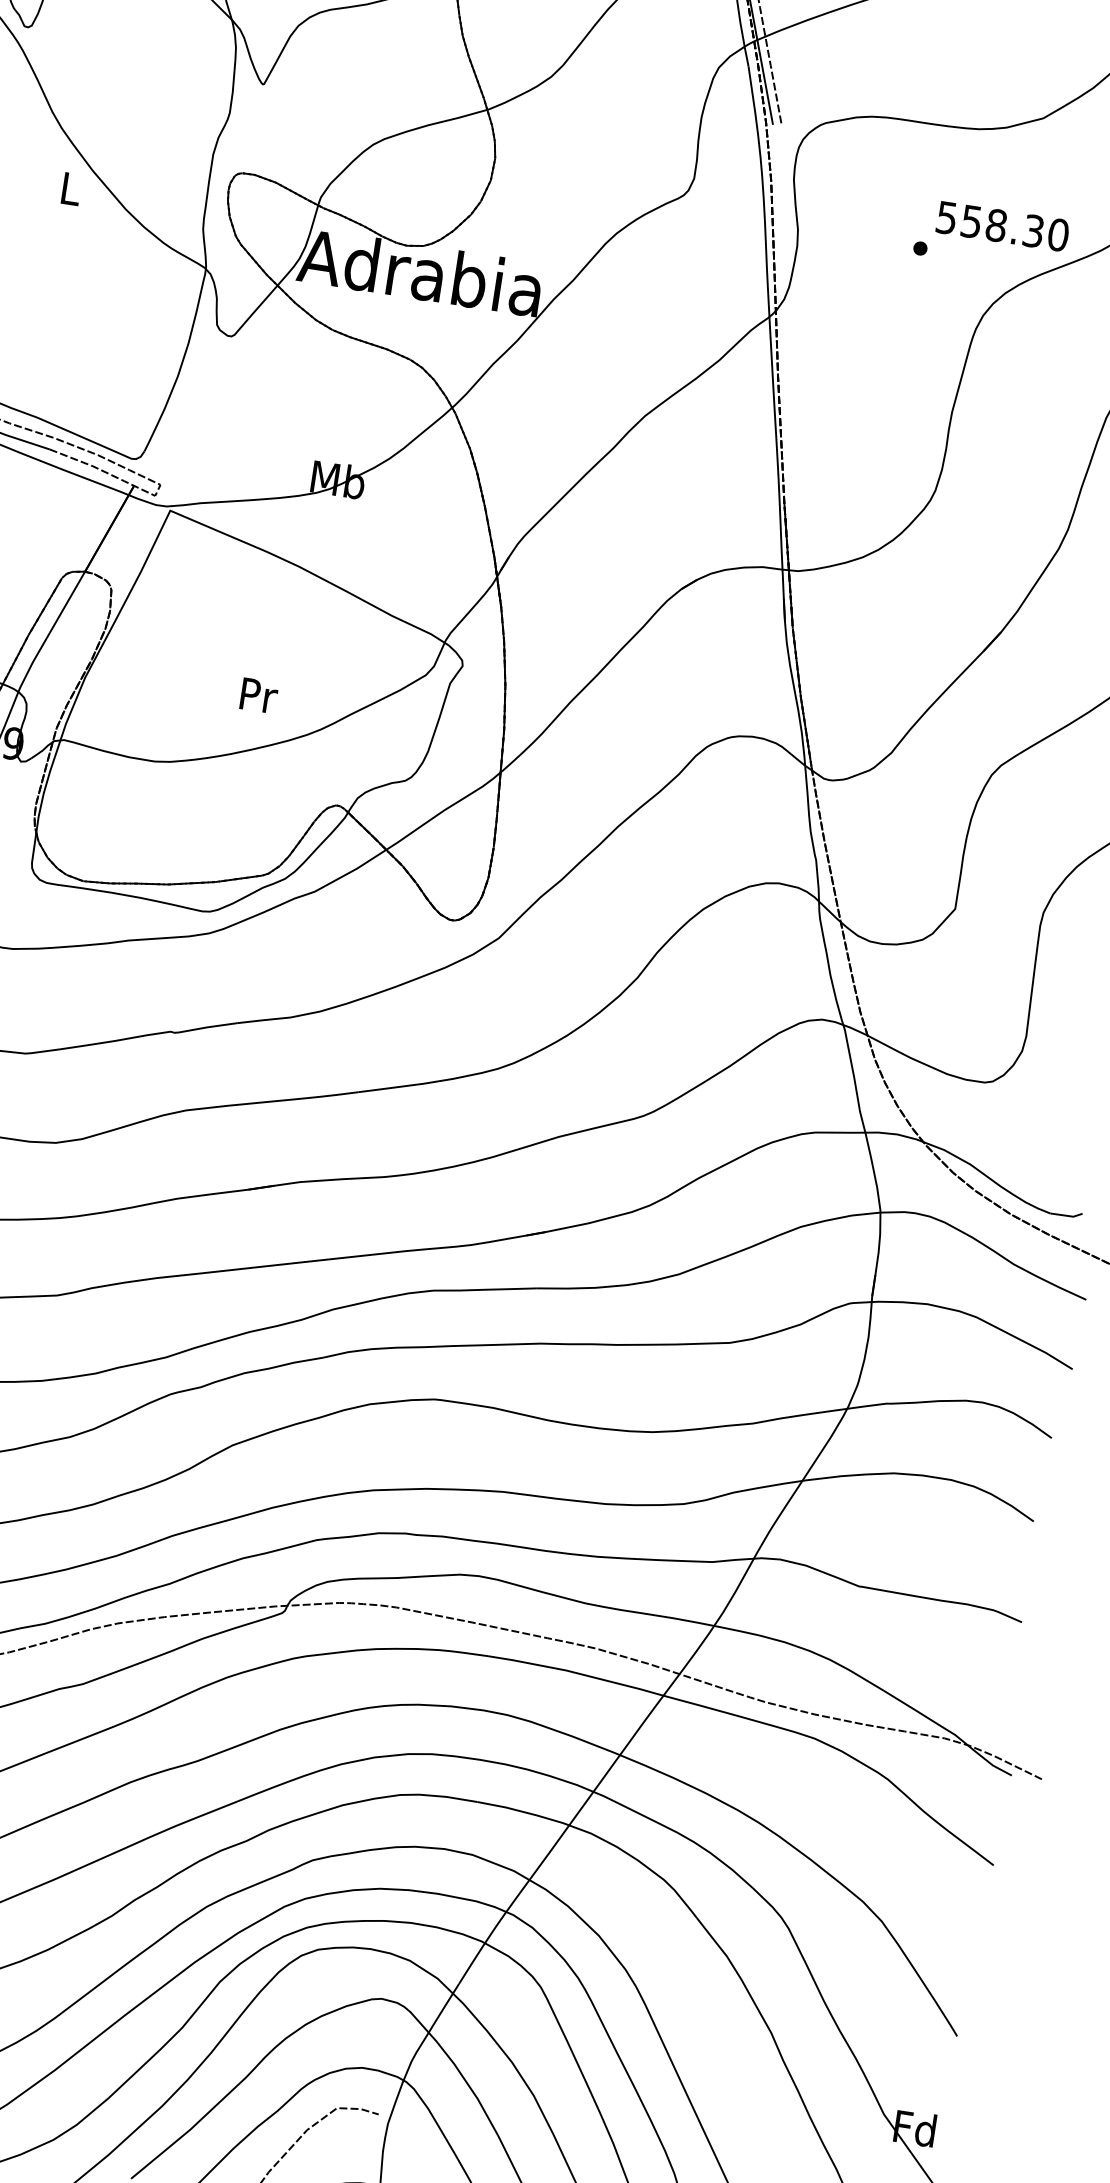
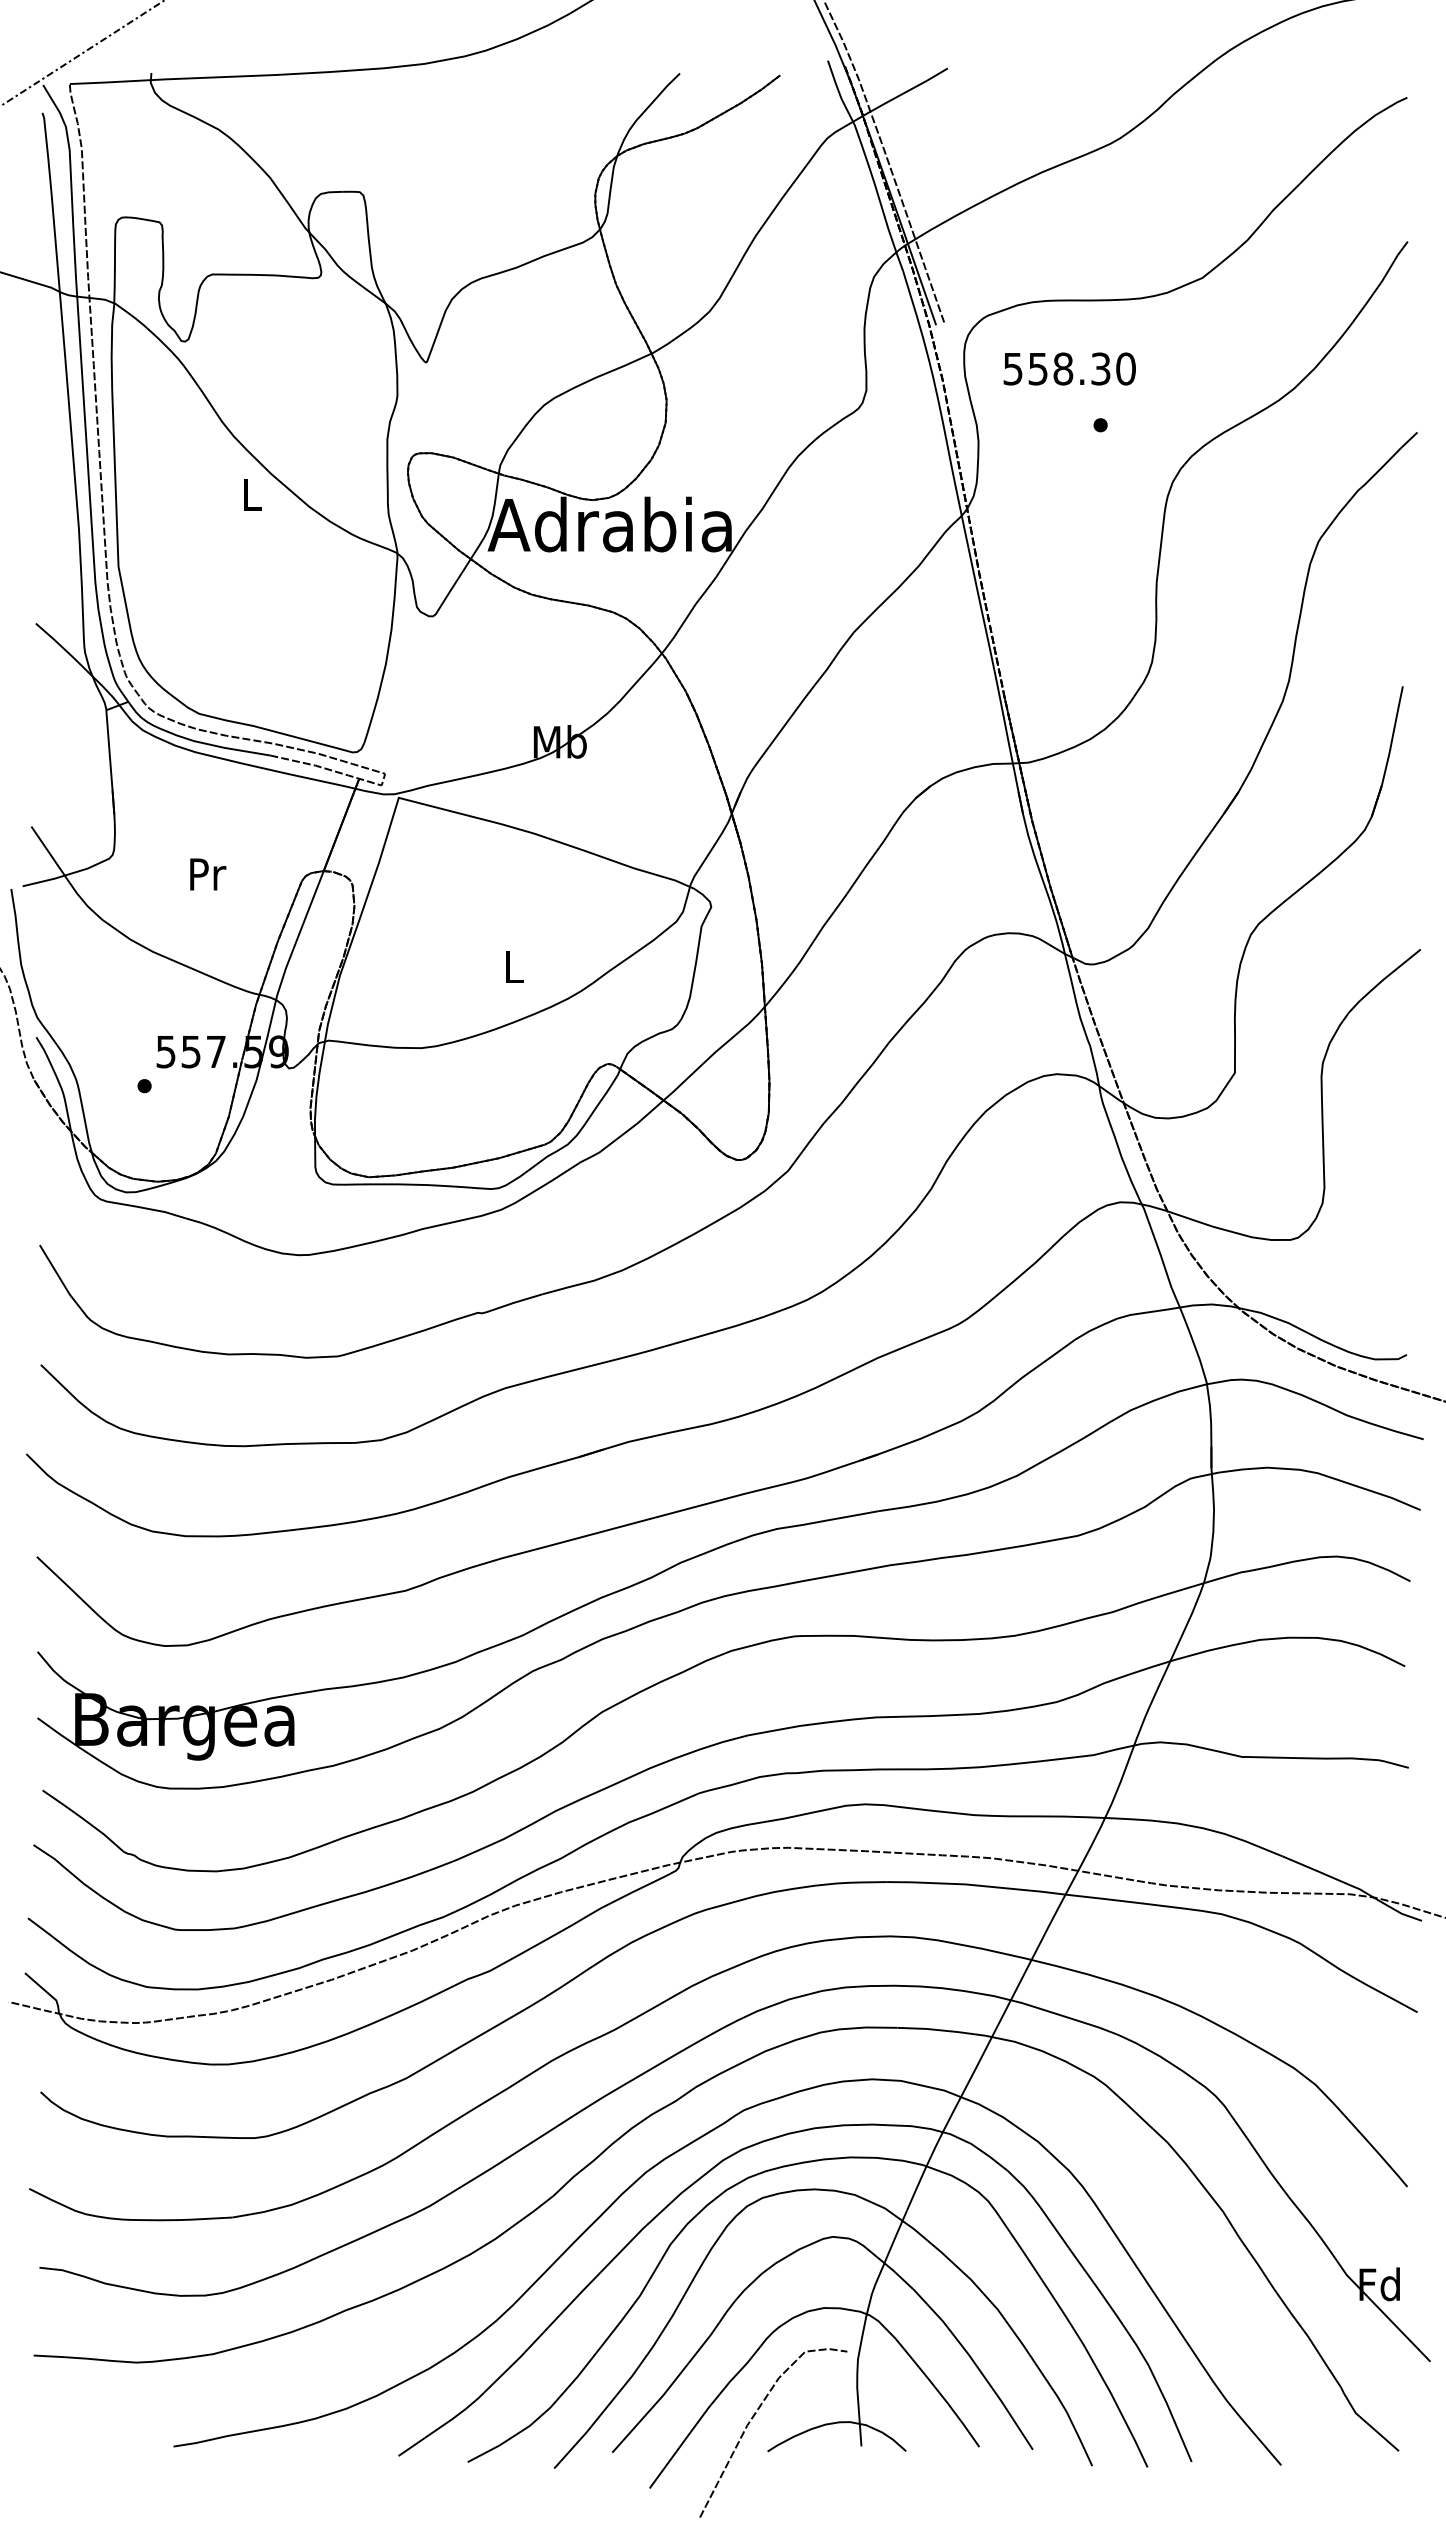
text: (1002, 225) -> (1069, 368), moved
text: (259, 695) -> (514, 967), Pr -> L

